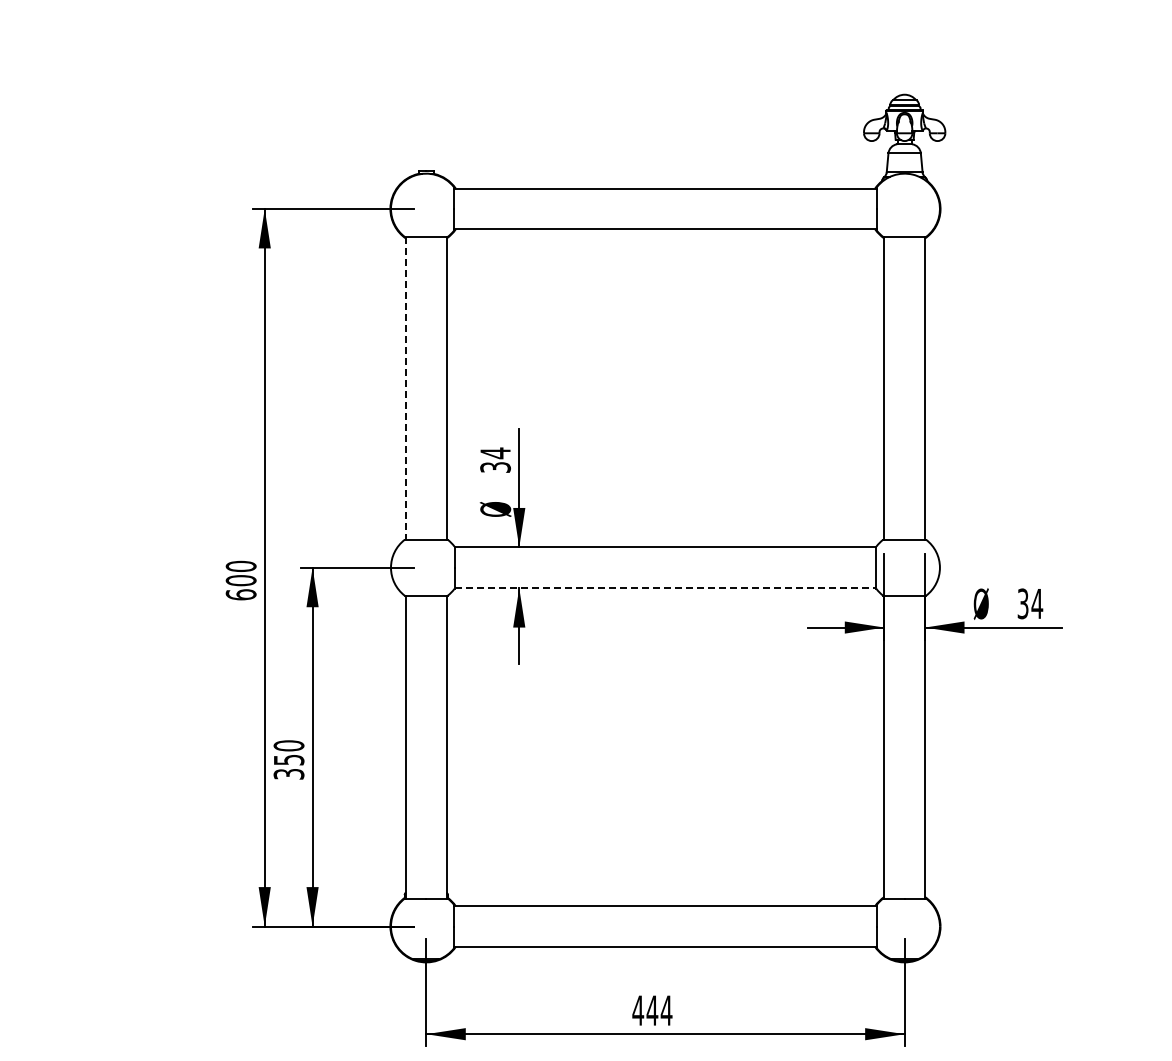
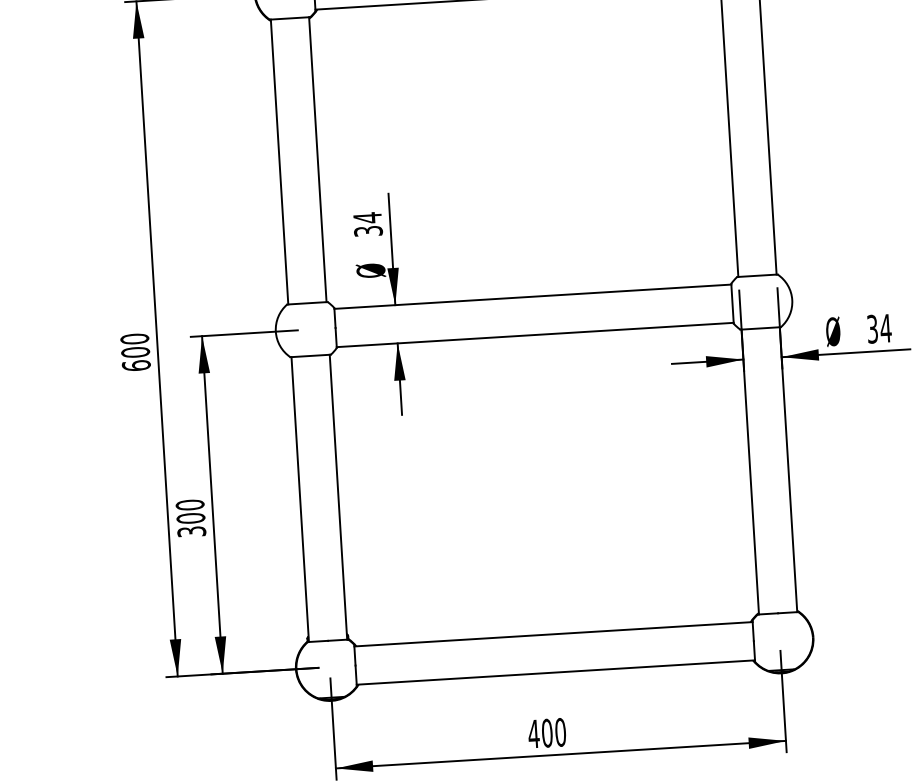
line: (405, 388) -> (279, 162), dashed -> solid
line: (665, 588) -> (535, 335), dashed -> solid
text: (288, 759) -> (190, 517), 350 -> 300
text: (659, 1010) -> (553, 732), 444 -> 400

